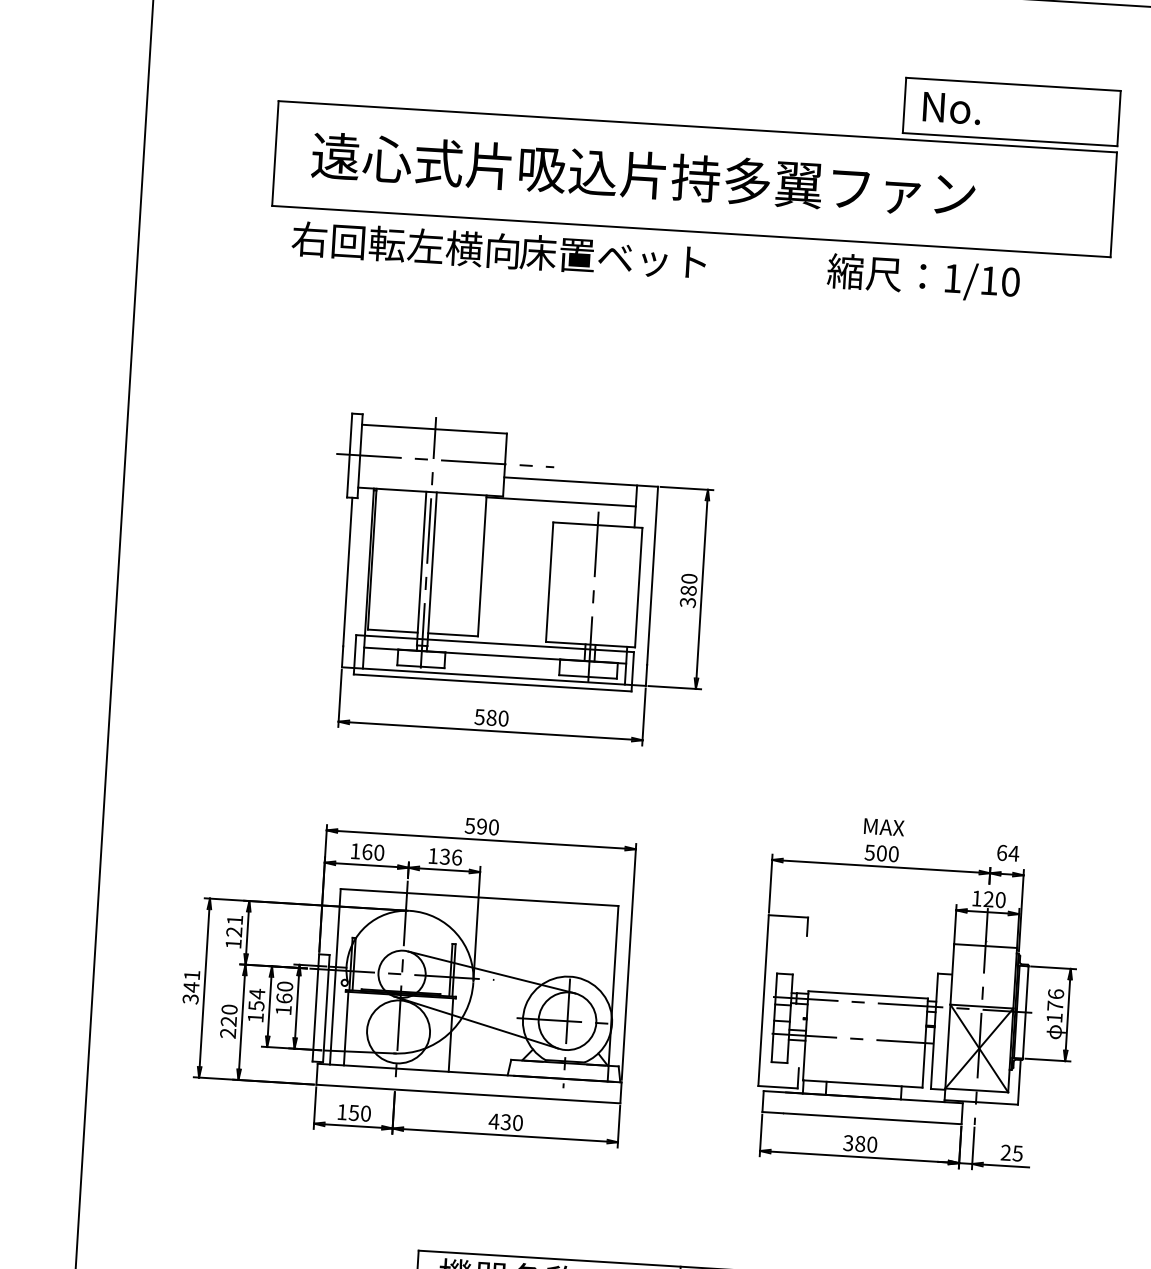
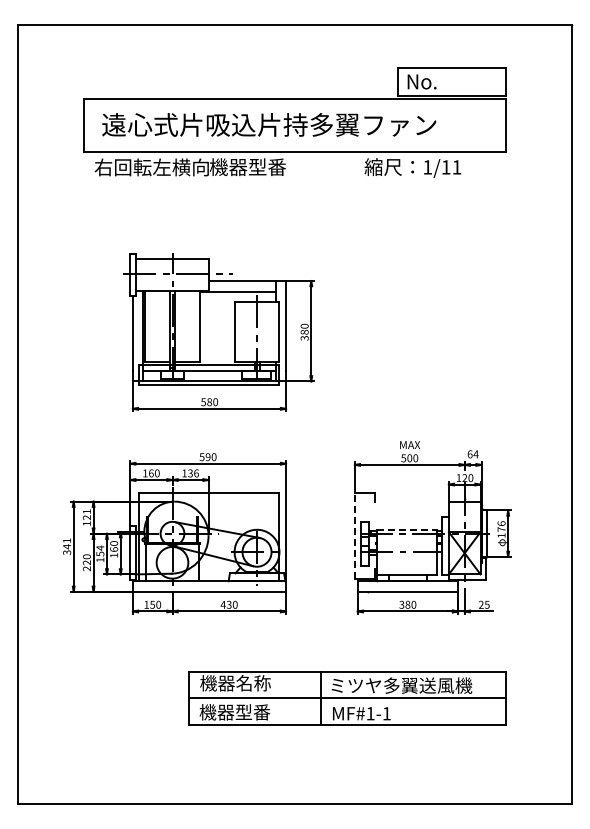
text: (613, 258) -> (256, 167), 床置ベット -> 機器型番
text: (1009, 282) -> (456, 167), 1/10 -> 1/11
line: (868, 994) -> (407, 529), solid -> dashed
line: (762, 999) -> (354, 535), solid -> dashed

